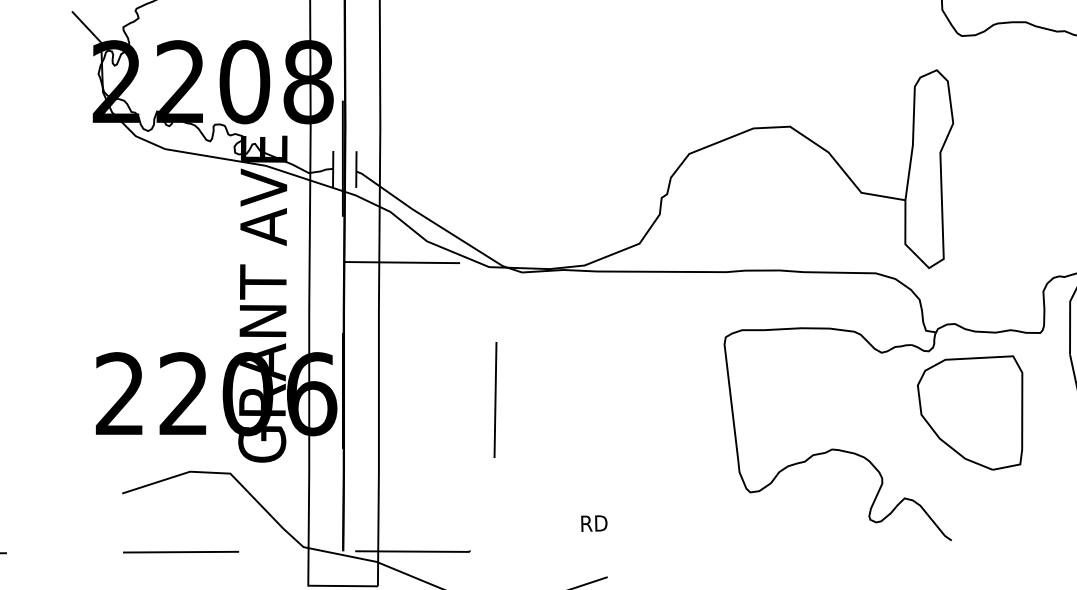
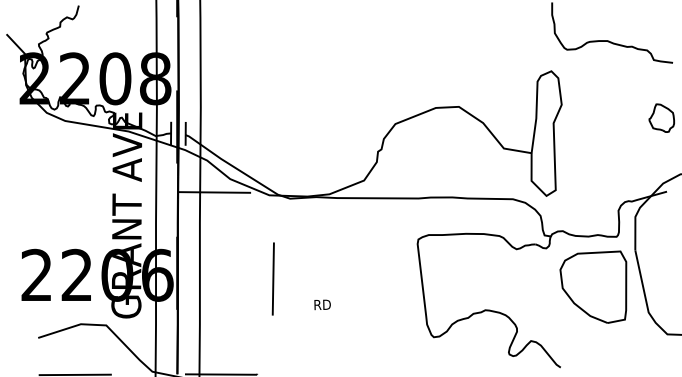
part: (970, 411) -> (593, 286), moved
text: (594, 522) -> (322, 304), moved

